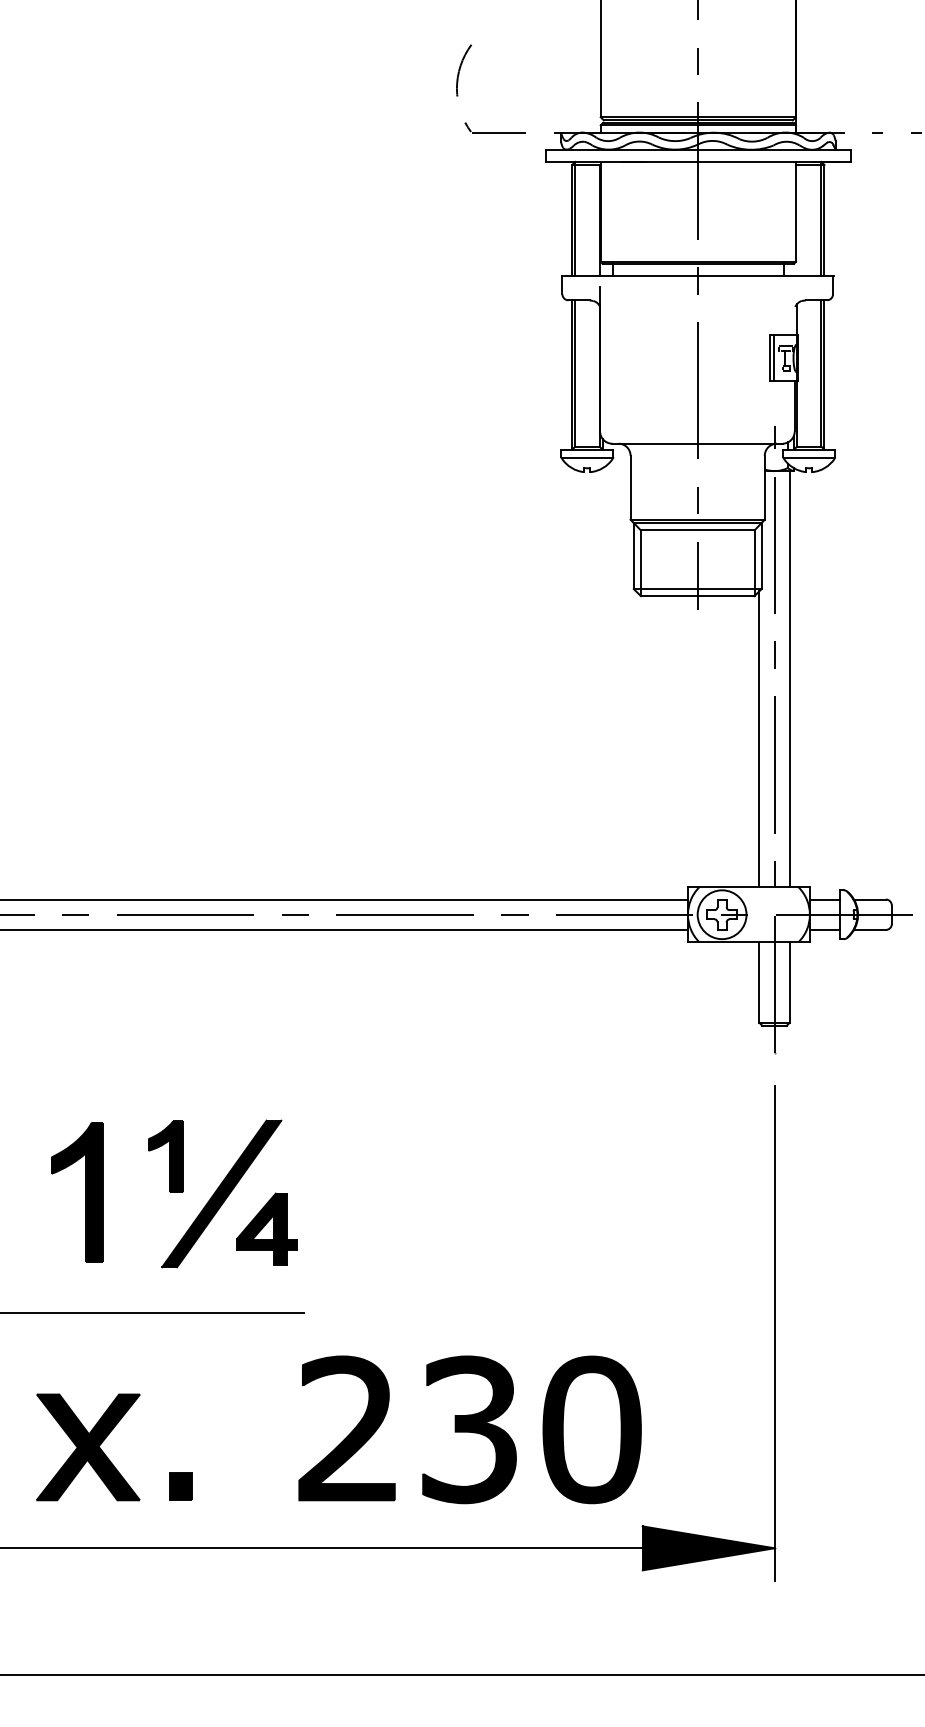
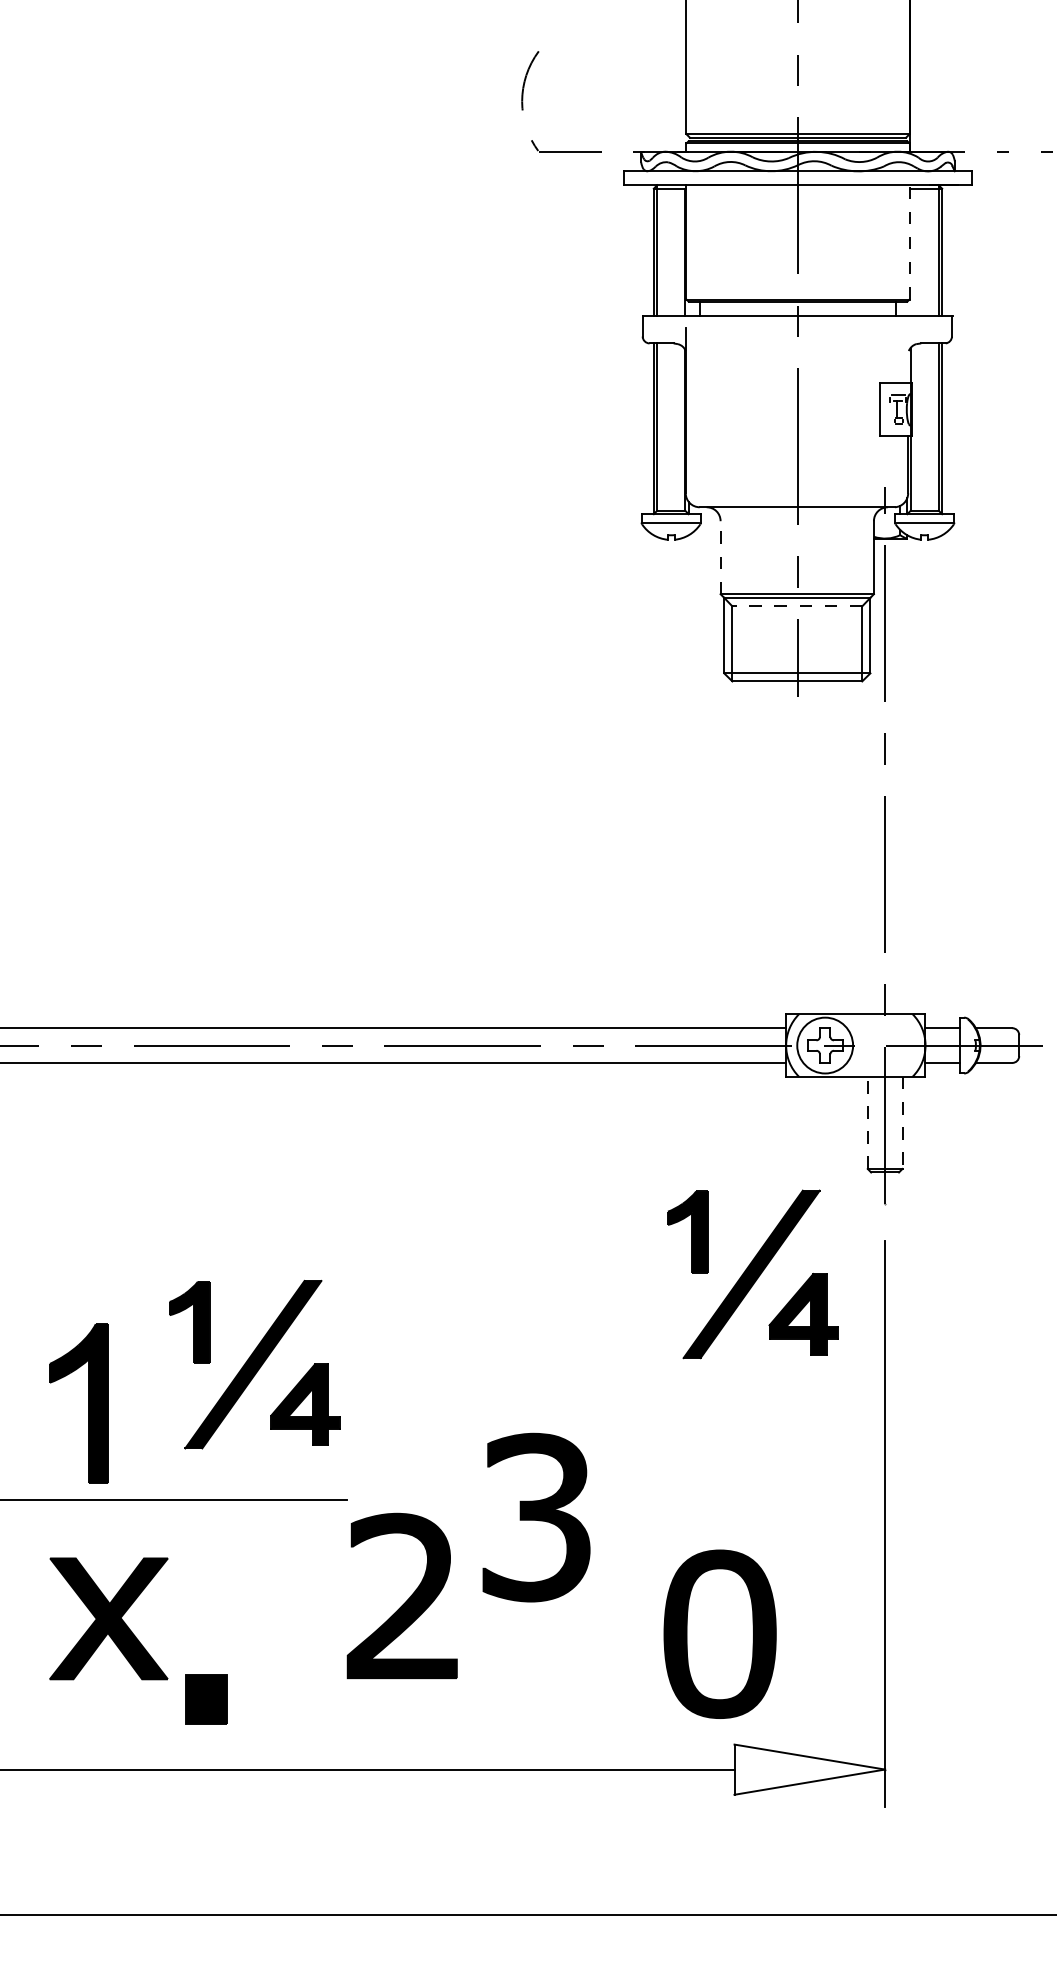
line: (795, 211) -> (909, 241), solid -> dashed
line: (774, 358) -> (885, 409), removed
line: (630, 487) -> (720, 557), solid -> dashed
line: (697, 530) -> (797, 606), solid -> dashed
line: (789, 679) -> (902, 776), removed
line: (759, 739) -> (867, 845), removed
line: (759, 981) -> (867, 1121), solid -> dashed
line: (789, 982) -> (902, 1122), solid -> dashed
part: (658, 1114) -> (752, 1273), added
part: (85, 1192) -> (88, 1404), moved
part: (346, 1428) -> (401, 1596), moved
part: (469, 1429) -> (536, 1517), moved
part: (591, 1429) -> (719, 1633), moved
part: (88, 1447) -> (109, 1618), moved
part: (180, 1486) -> (206, 1698), size x1.6
fill: (708, 1548) -> (809, 1769), removed

